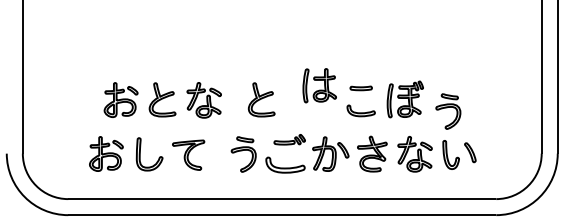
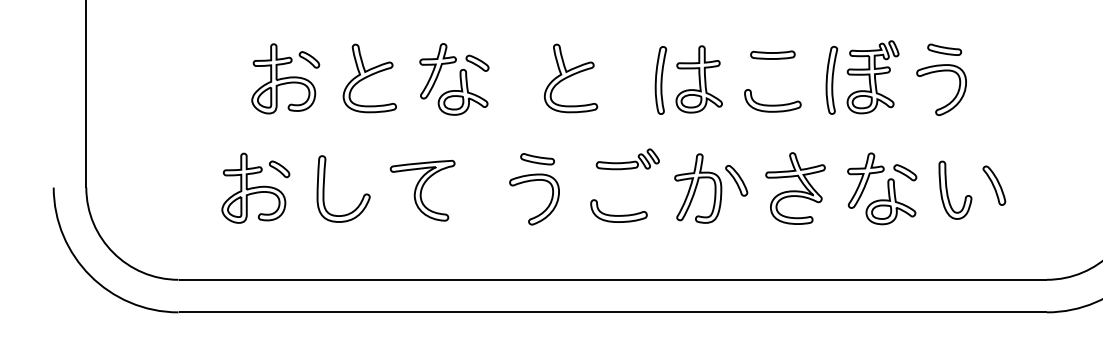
part: (319, 85) -> (688, 79), moved
part: (448, 111) -> (941, 79), moved
part: (284, 165) -> (617, 211), size x0.71

